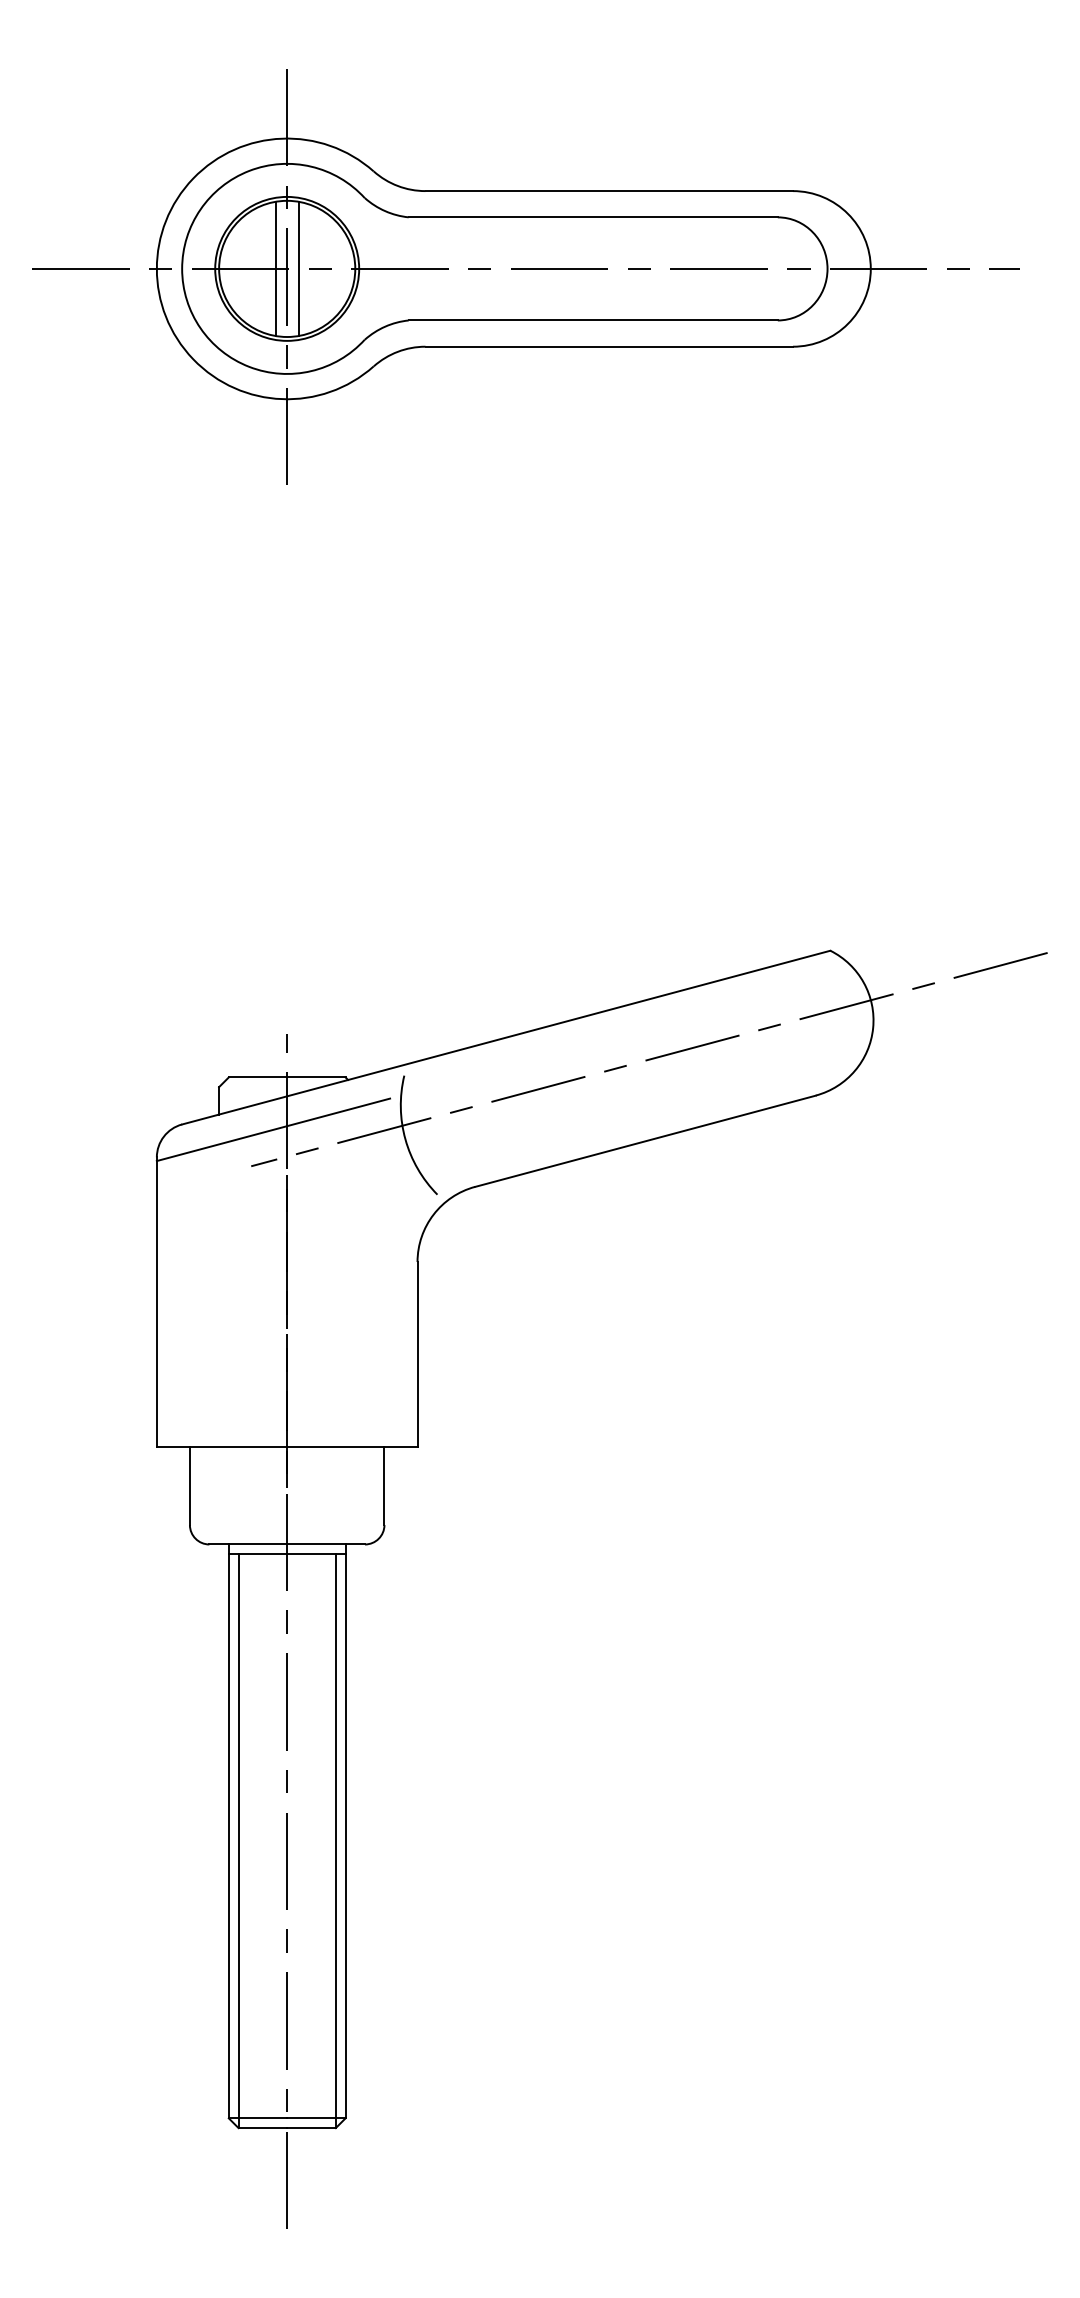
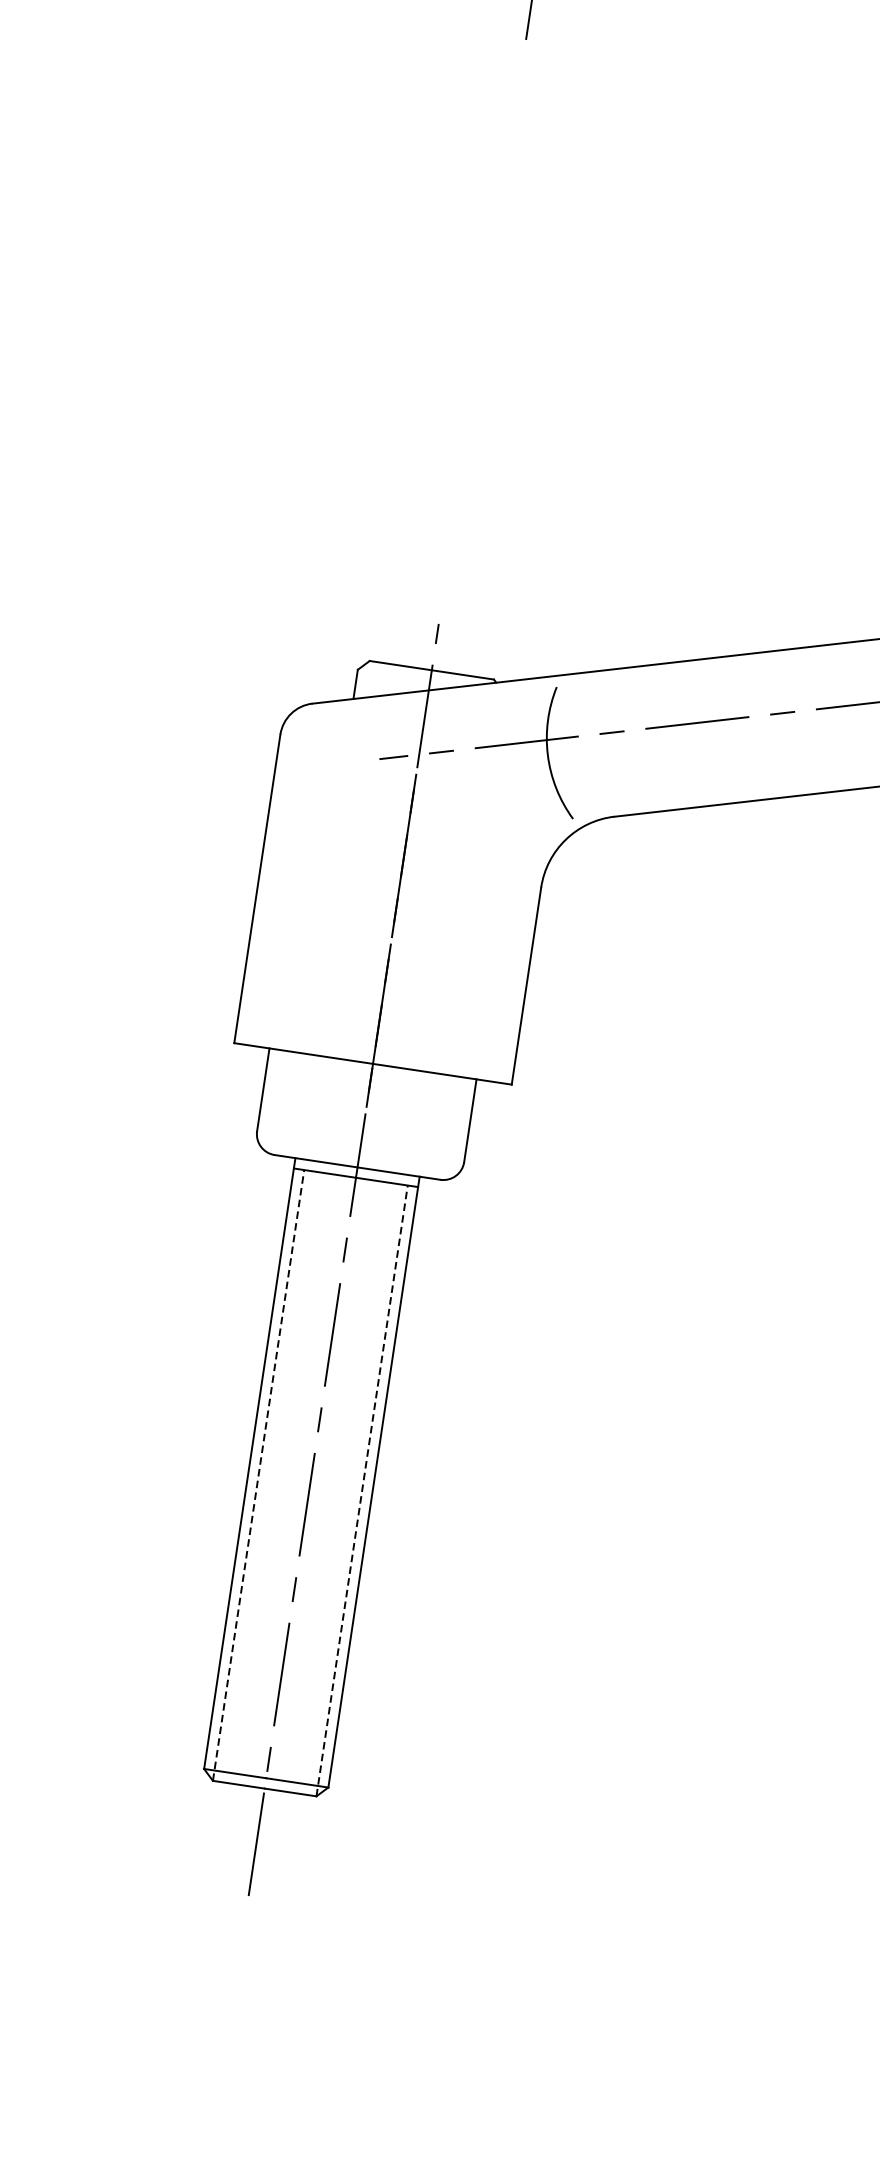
line: (273, 1129) -> (408, 723), removed
line: (238, 1841) -> (258, 1475), solid -> dashed
line: (335, 1841) -> (361, 1491), solid -> dashed

